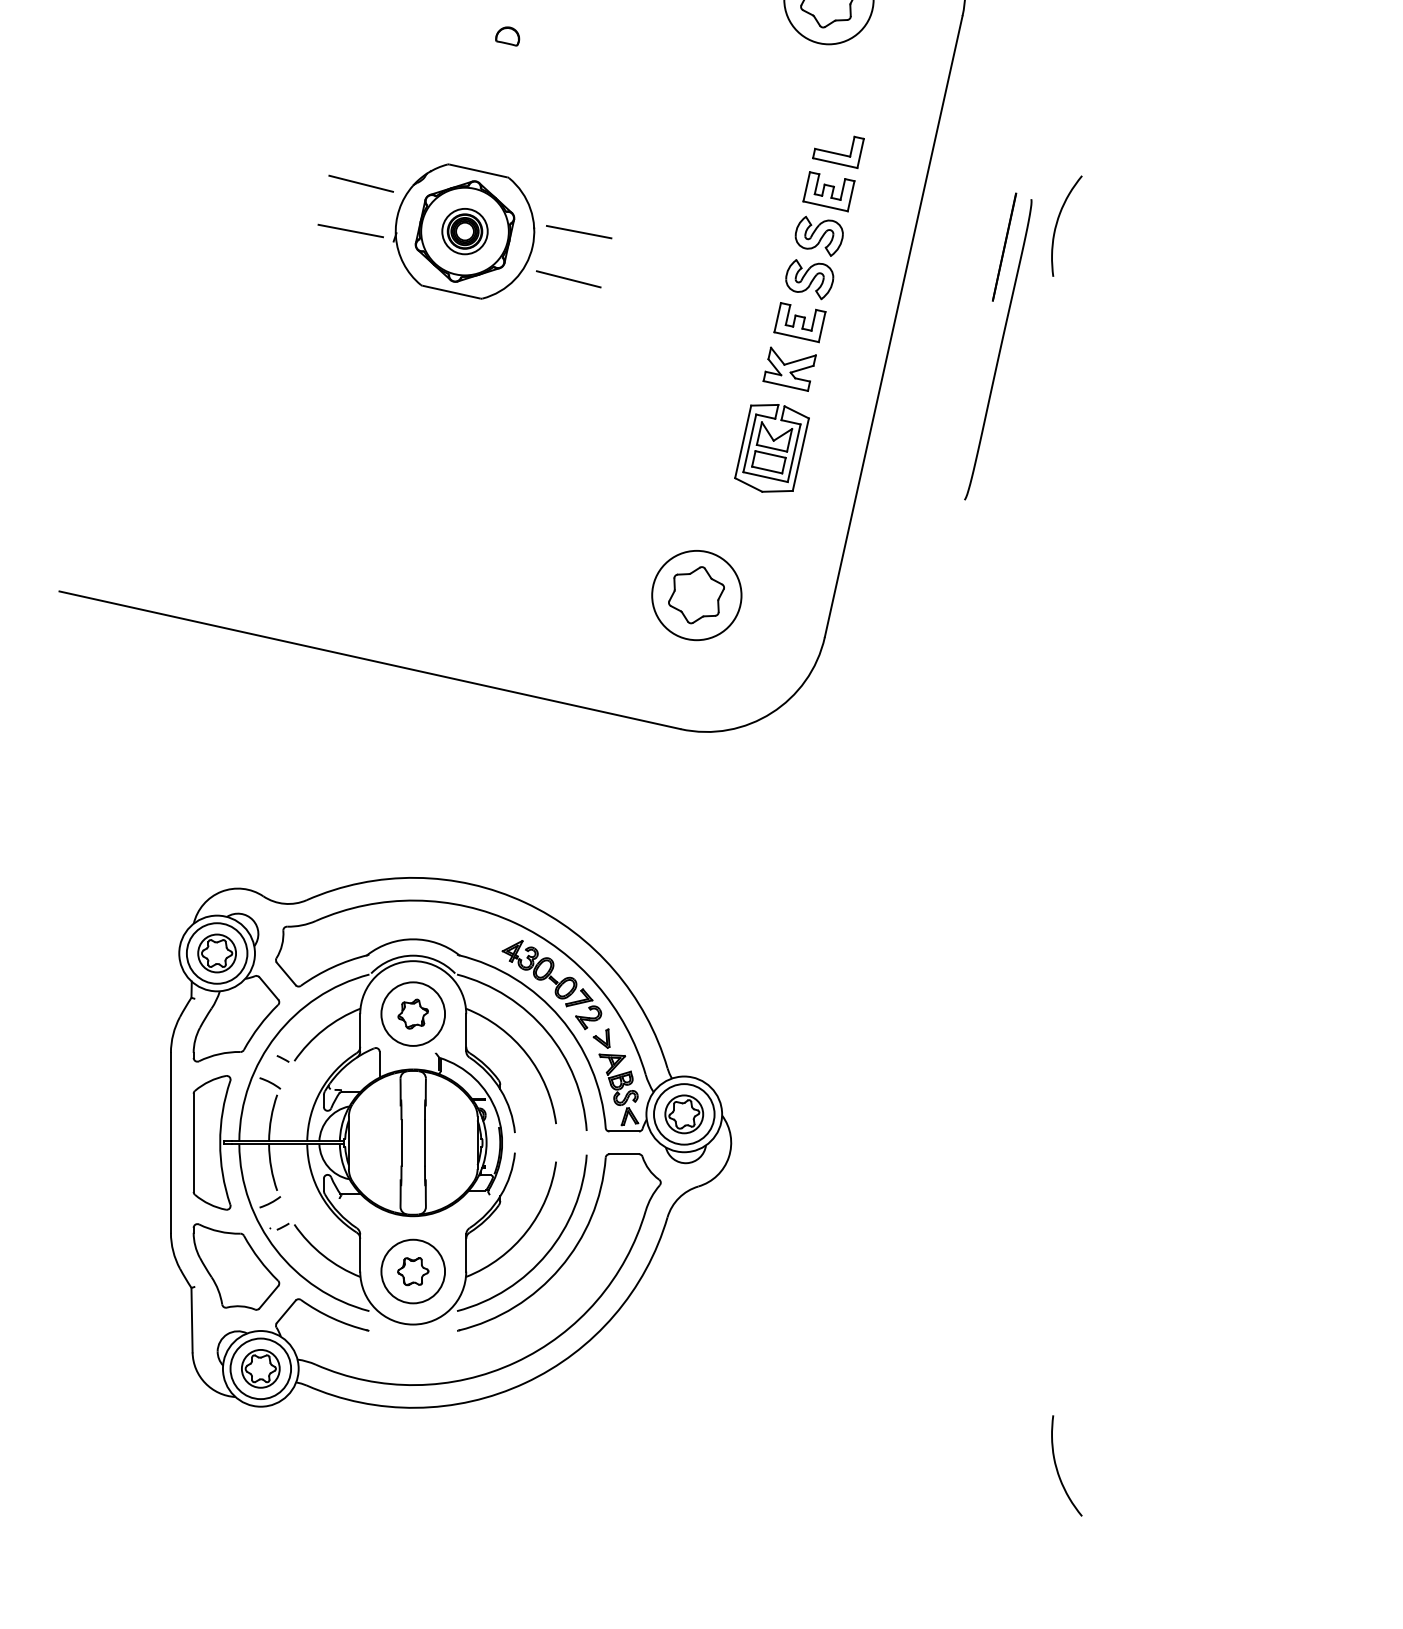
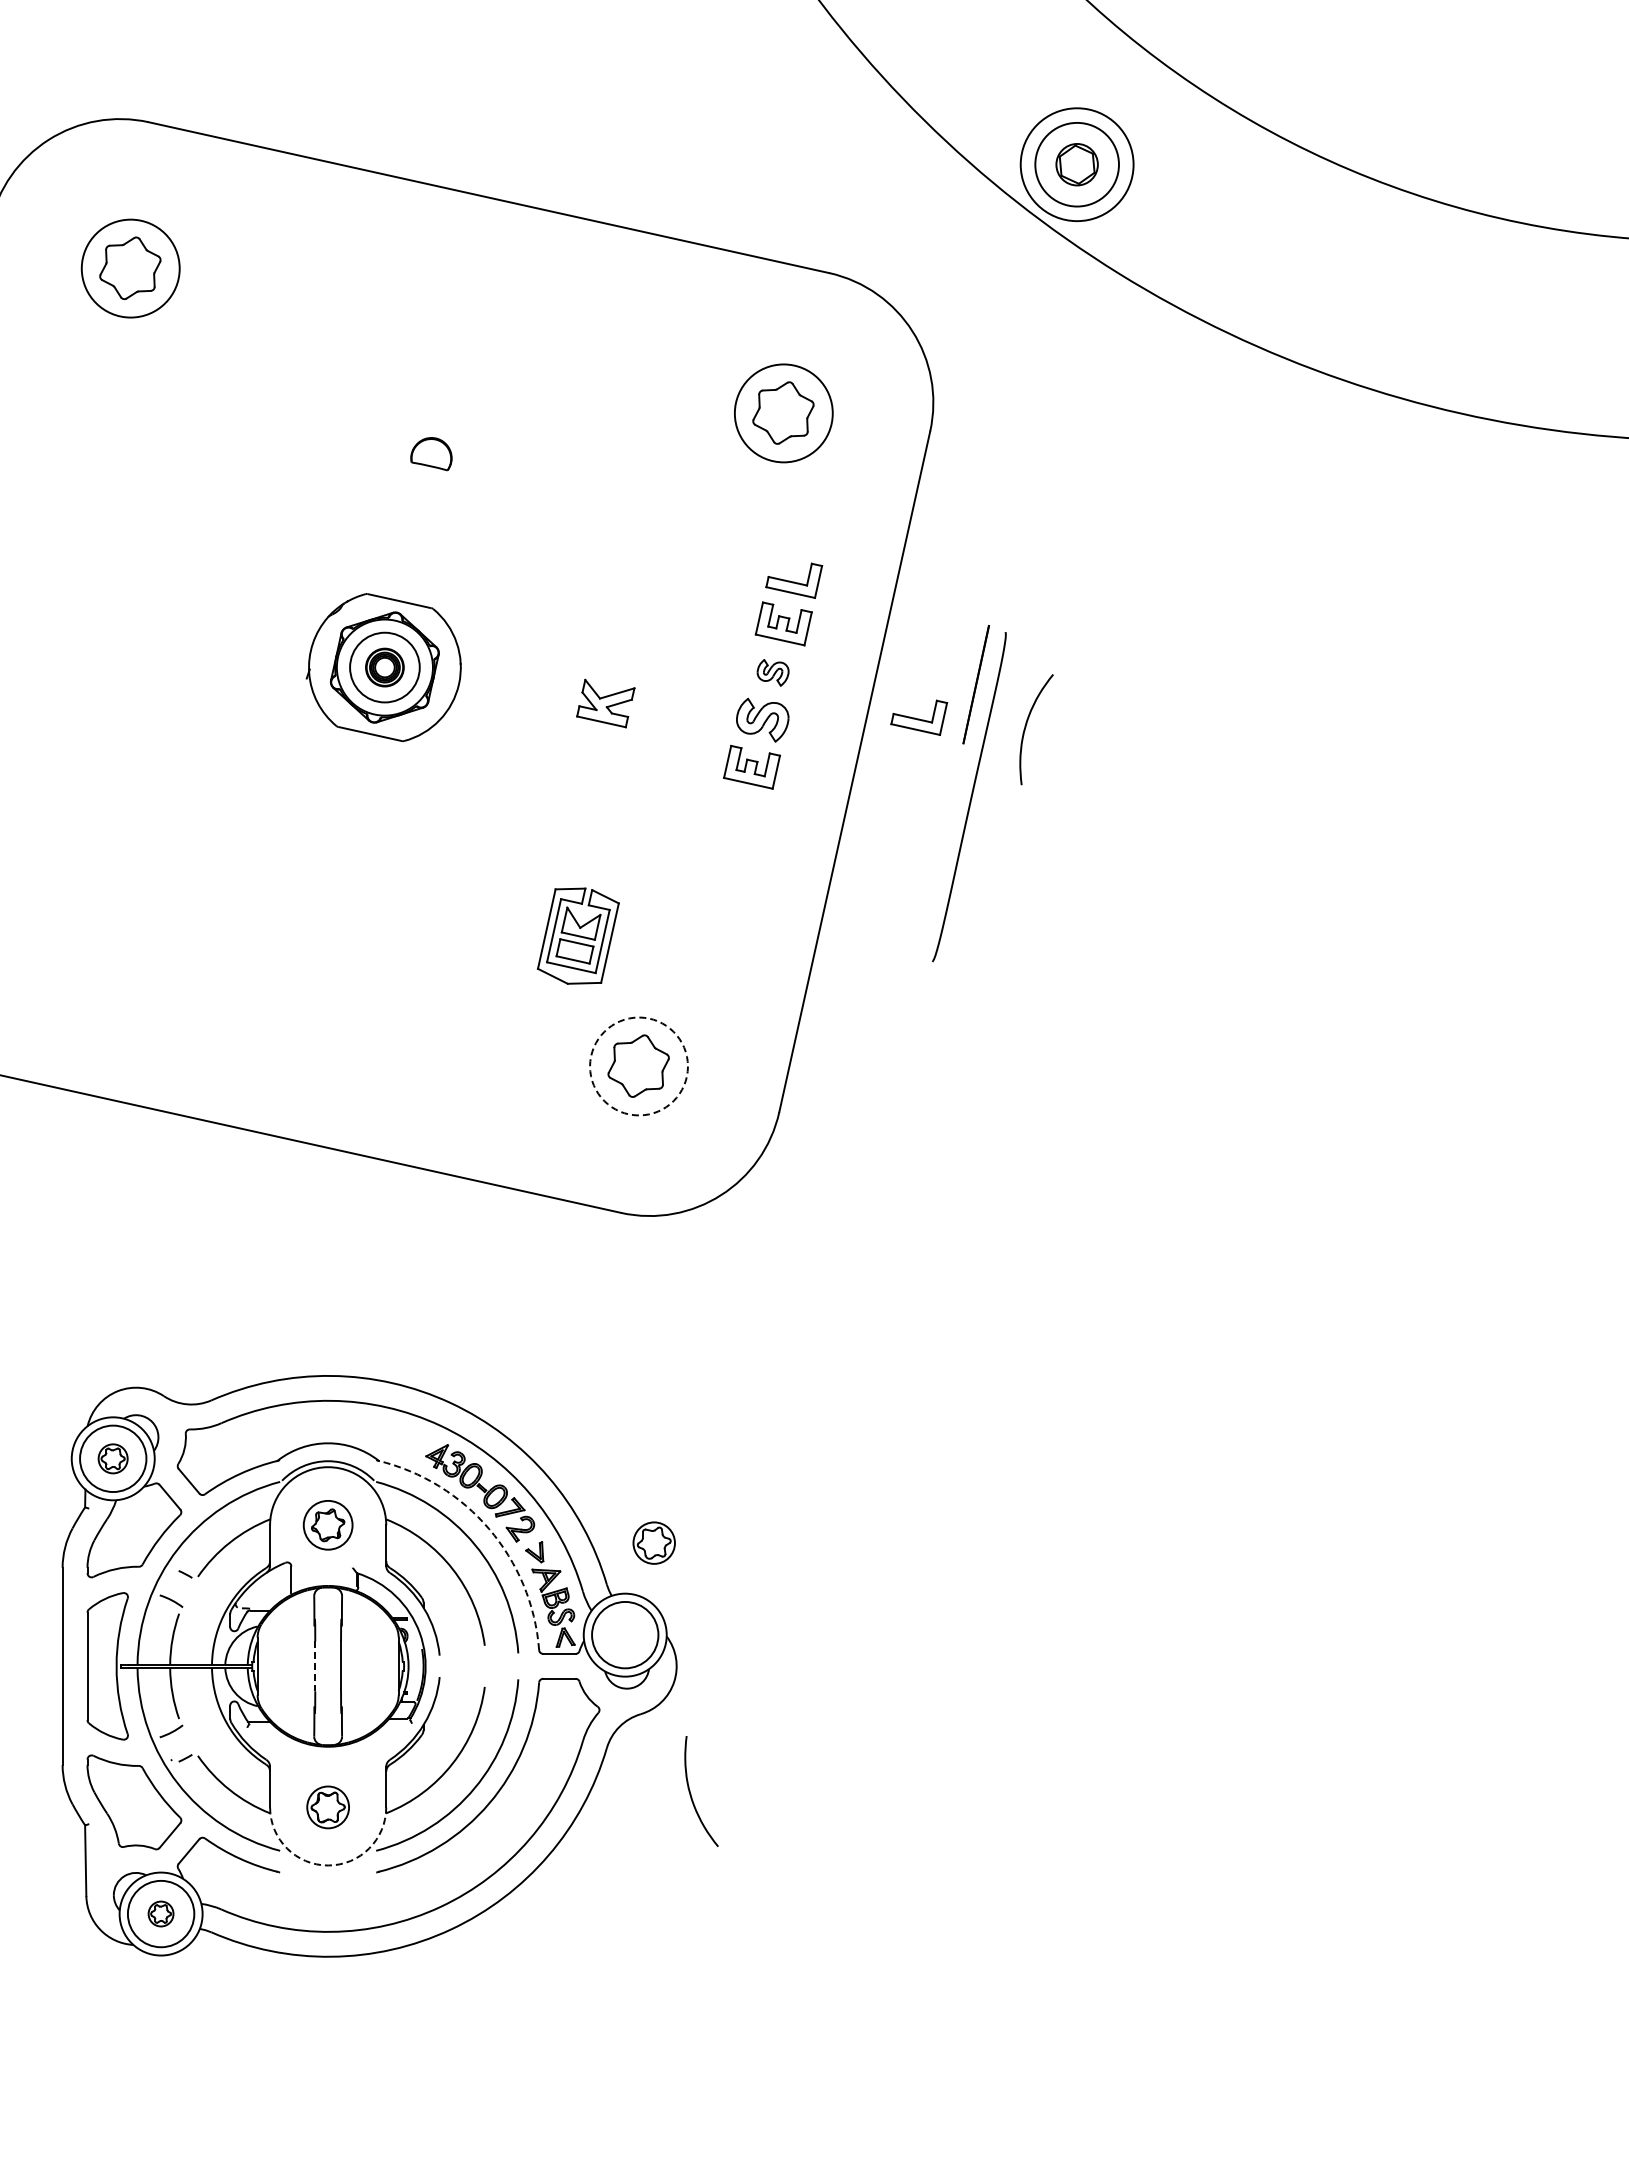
part: (507, 36) -> (431, 453), size x1.6
line: (361, 184) -> (271, 615), removed
curve: (1057, 224) -> (1026, 727), moved
line: (350, 230) -> (259, 666), removed
circle: (464, 231) -> (384, 667), size x1.4
line: (578, 231) -> (509, 667), removed
part: (818, 236) -> (772, 672), size x0.6
part: (952, 277) -> (919, 717), added
line: (568, 278) -> (498, 719), removed
part: (789, 369) -> (605, 703), moved
part: (771, 447) -> (577, 935), moved
circle: (696, 595) -> (638, 1066), solid -> dashed
part: (216, 953) -> (112, 1458), size x0.7
circle: (413, 1014) -> (328, 1525), size x0.7
arc: (560, 1017) -> (489, 1529), solid -> dashed
part: (683, 1113) -> (653, 1542), moved
line: (401, 1142) -> (315, 1666), solid -> dashed
circle: (413, 1271) -> (328, 1807), size x0.6
arc: (413, 1324) -> (328, 1865), solid -> dashed
part: (260, 1368) -> (160, 1913), size x0.6
curve: (1057, 1467) -> (691, 1793), moved

